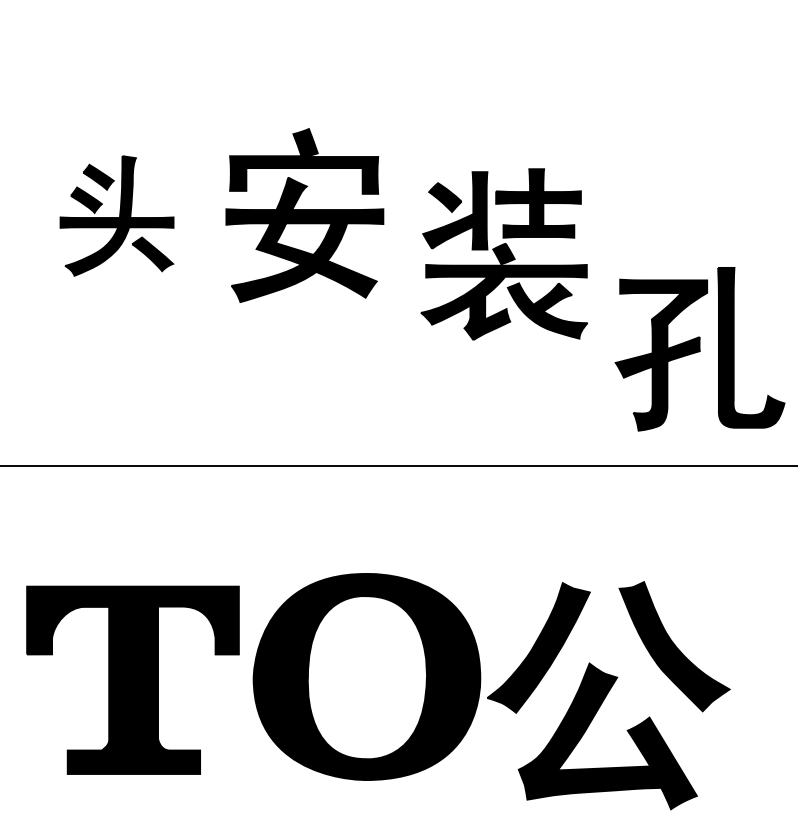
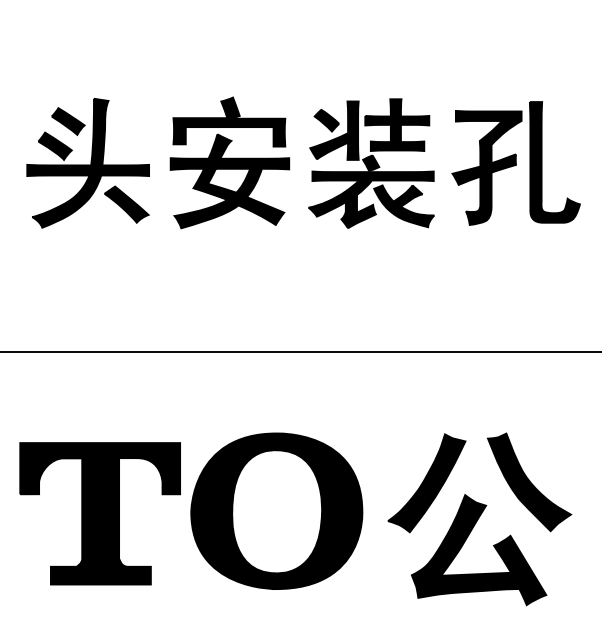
part: (116, 215) -> (87, 162), size x1.43
part: (503, 254) -> (370, 163), moved
part: (699, 349) -> (515, 163), moved
part: (608, 695) -> (479, 519), moved

